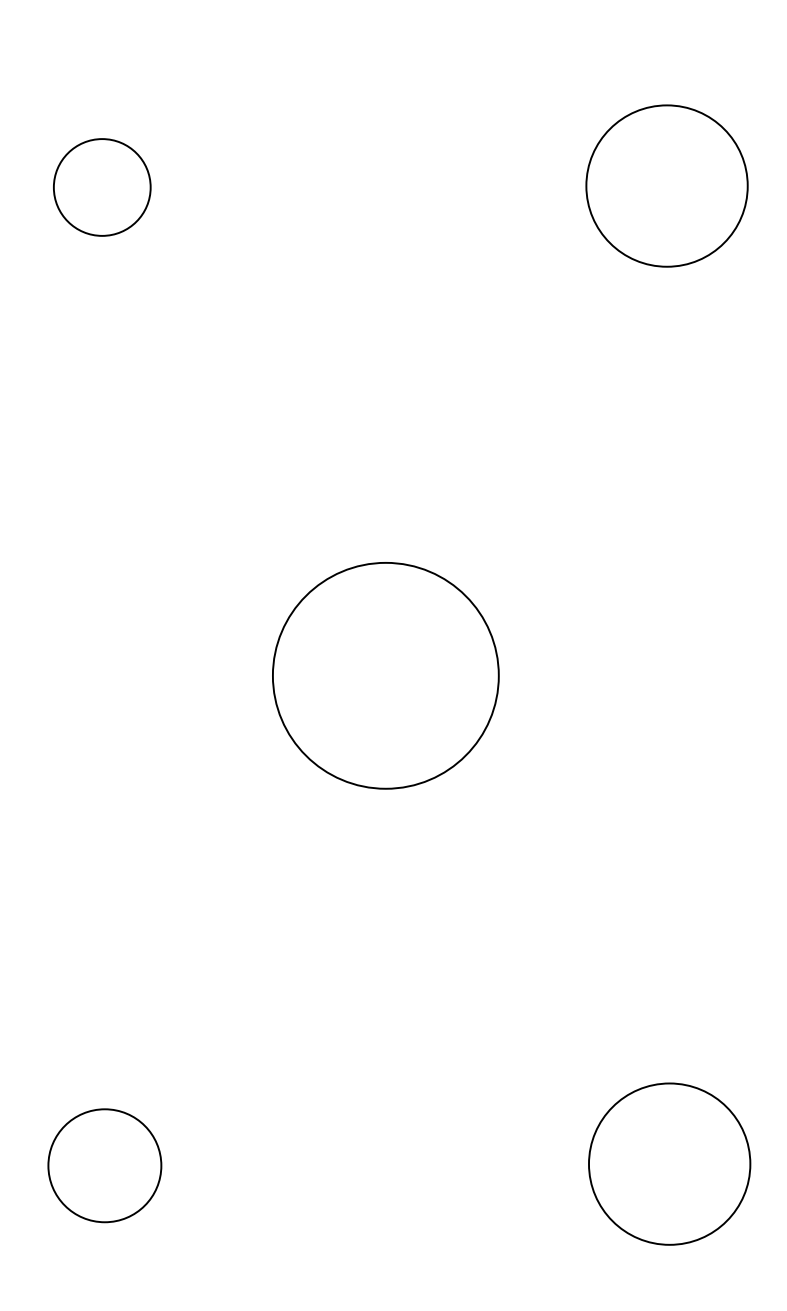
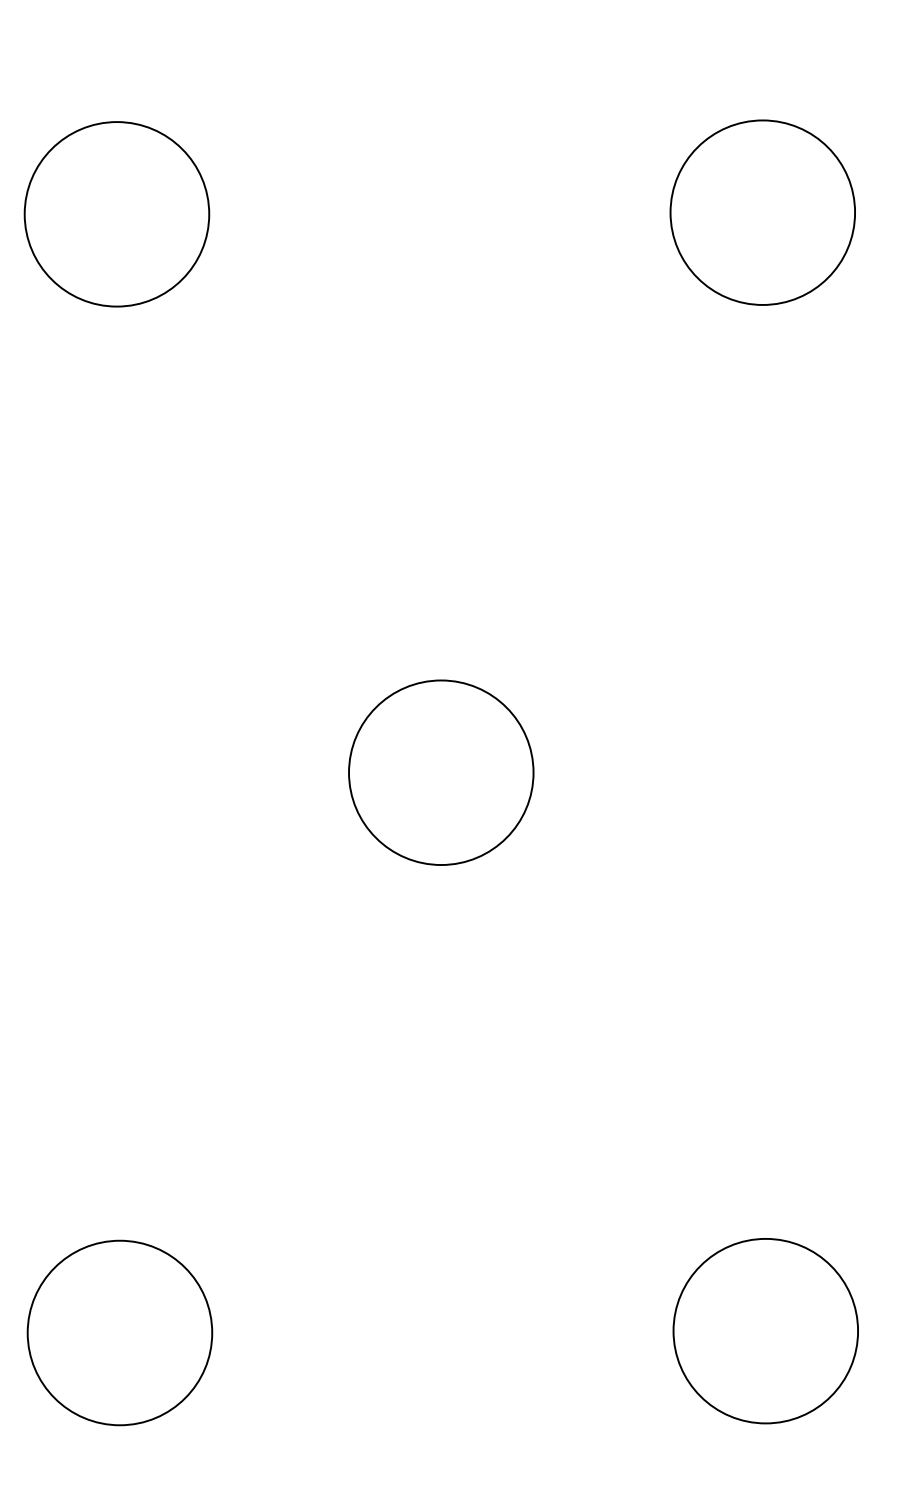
circle: (101, 187) -> (116, 214), size x1.67
circle: (386, 675) -> (441, 772), size x0.71
circle: (104, 1165) -> (119, 1332), size x1.43

